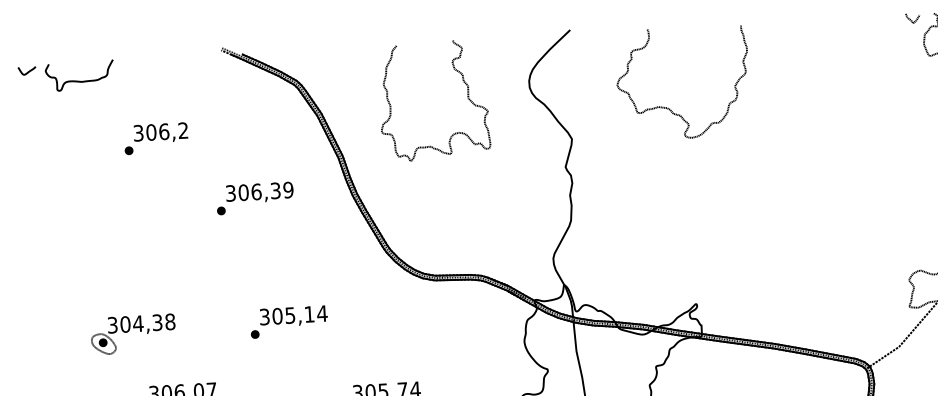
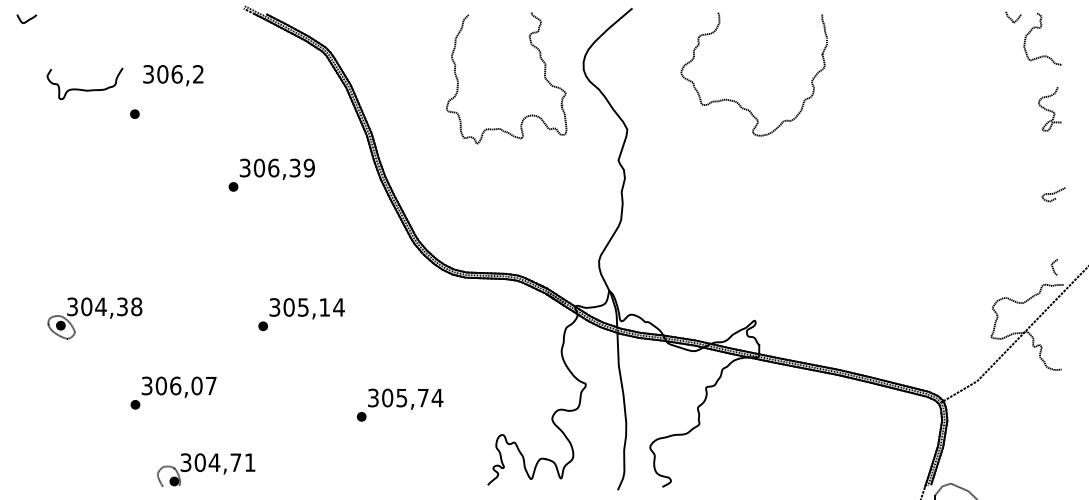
curve: (79, 80) -> (84, 89), moved
part: (468, 99) -> (544, 78), moved
text: (161, 132) -> (173, 75), moved
part: (133, 334) -> (94, 318), moved

